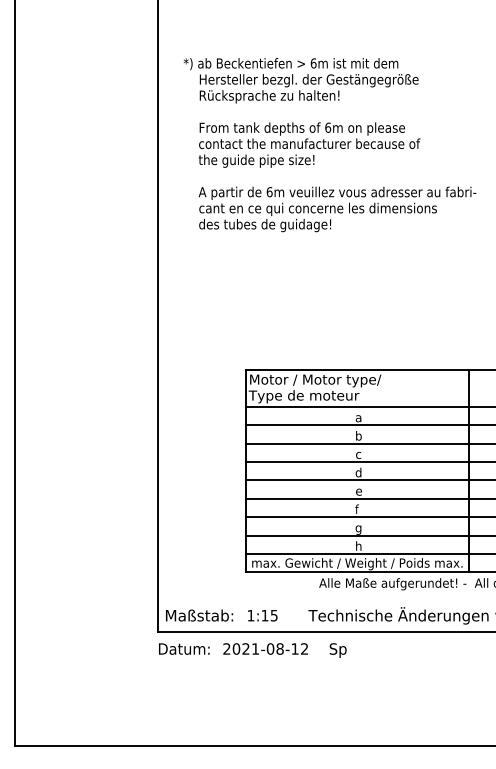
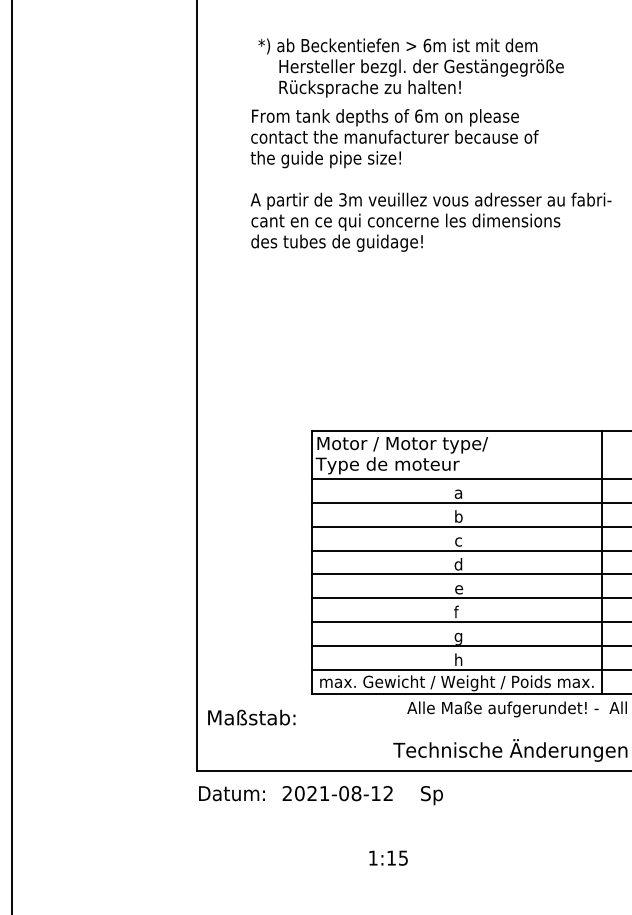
text: (300, 80) -> (410, 67), moved
text: (269, 192) -> (342, 200), 6m -> 3m
text: (199, 615) -> (251, 717), moved
text: (262, 615) -> (388, 857), moved

